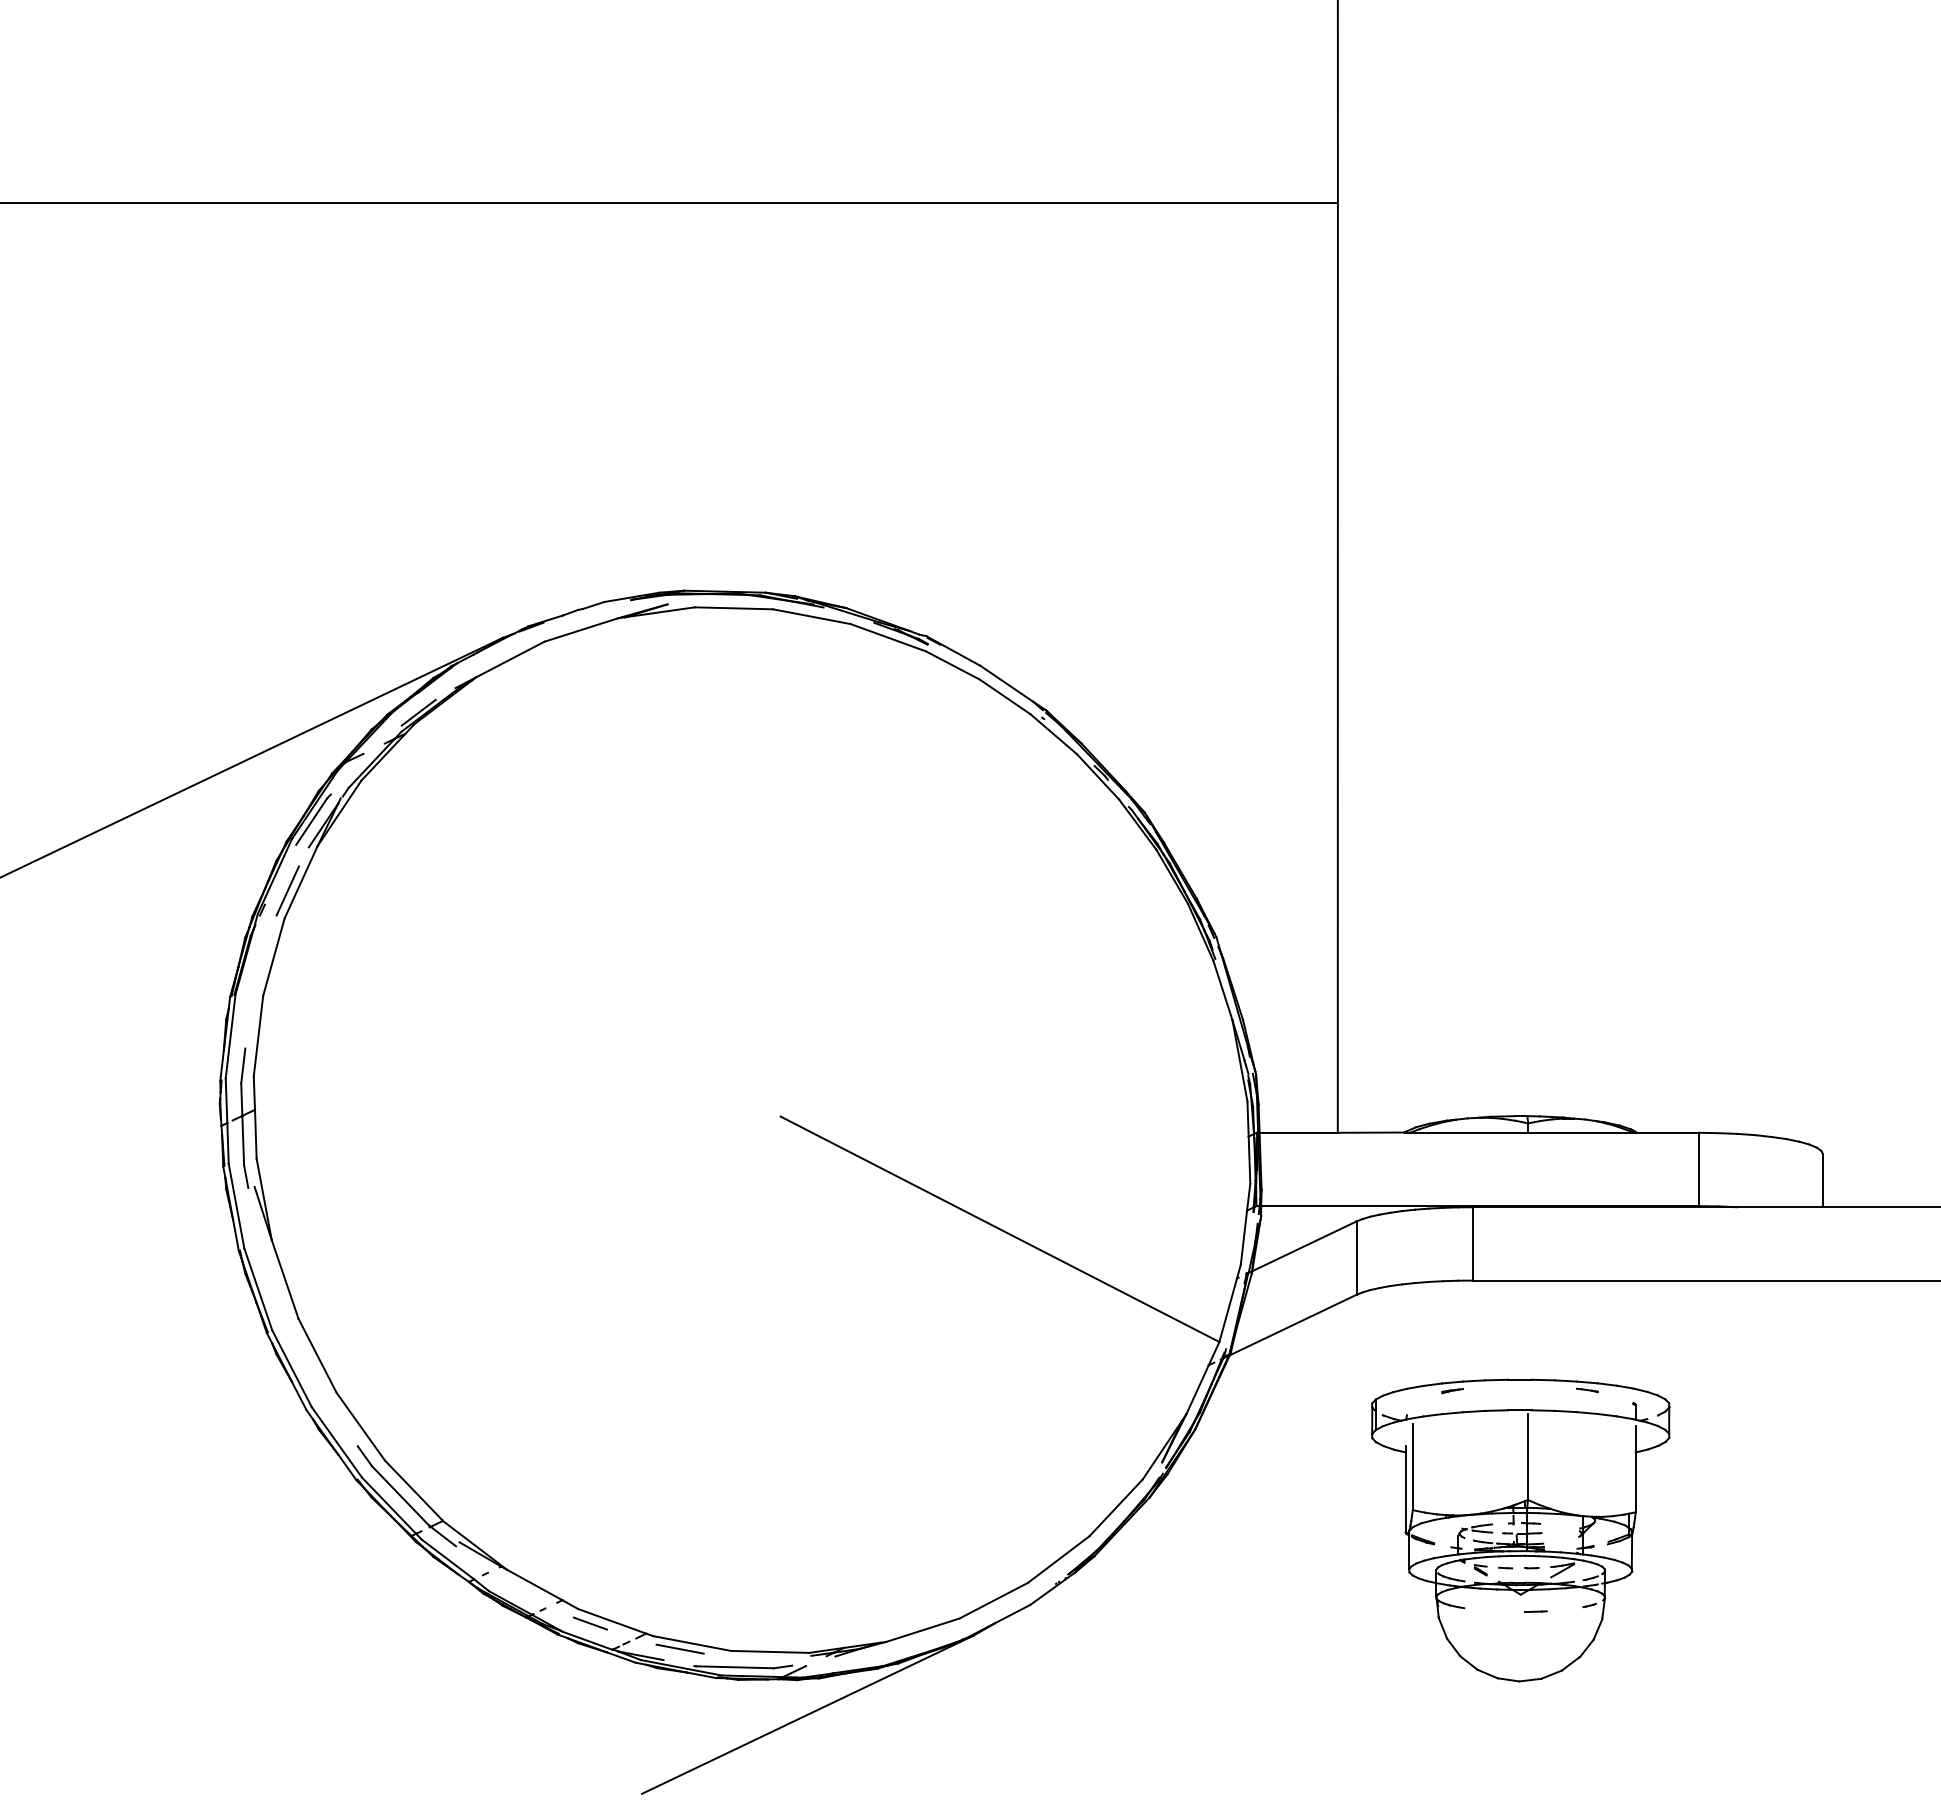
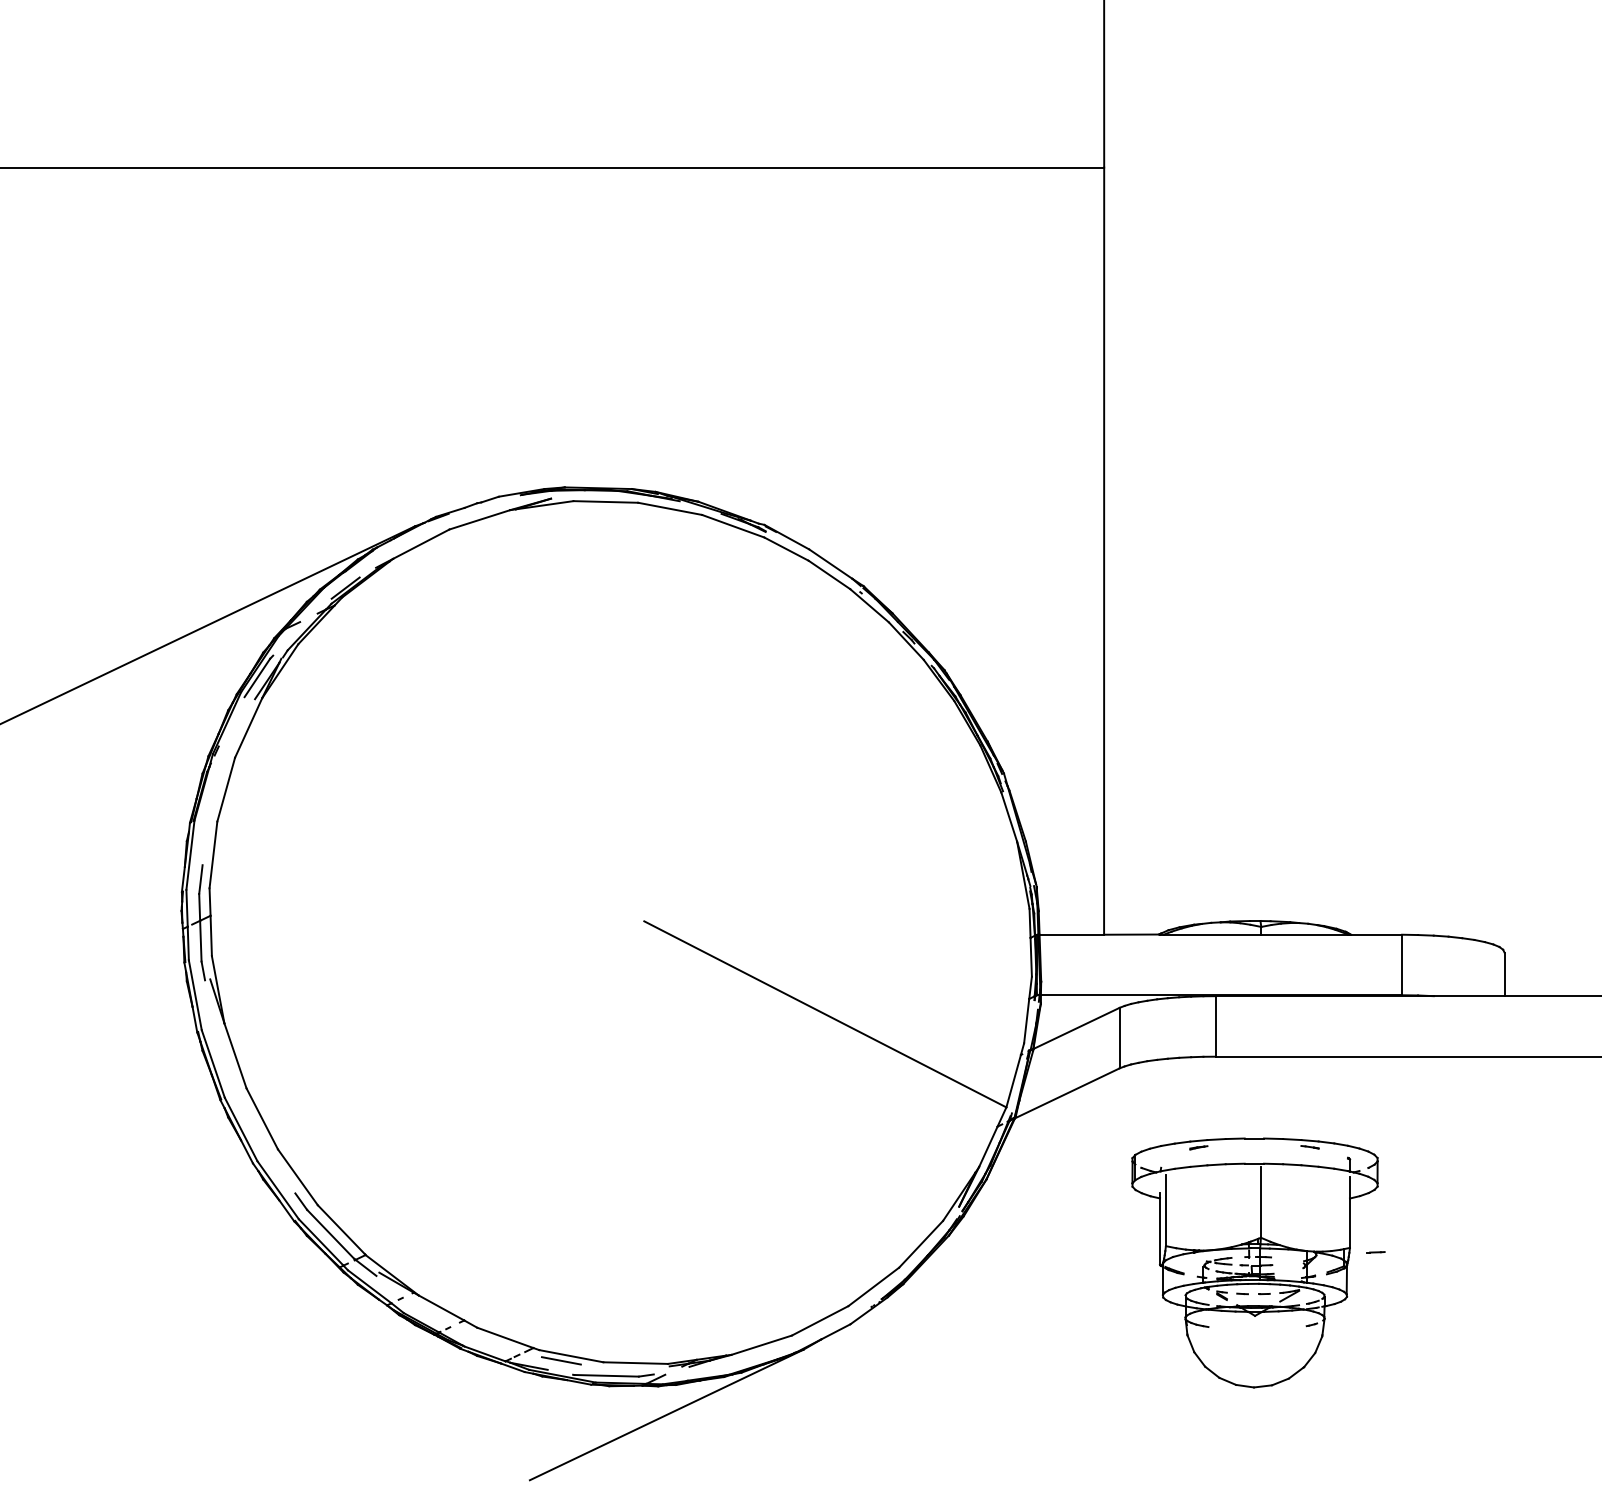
line: (287, 890) -> (237, 734), removed
line: (1535, 1611) -> (1375, 1252), moved
line: (589, 1623) -> (486, 1339), removed

